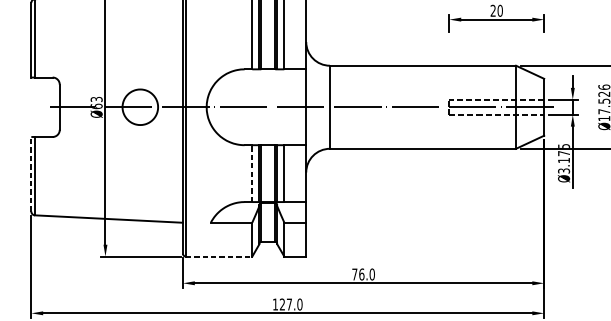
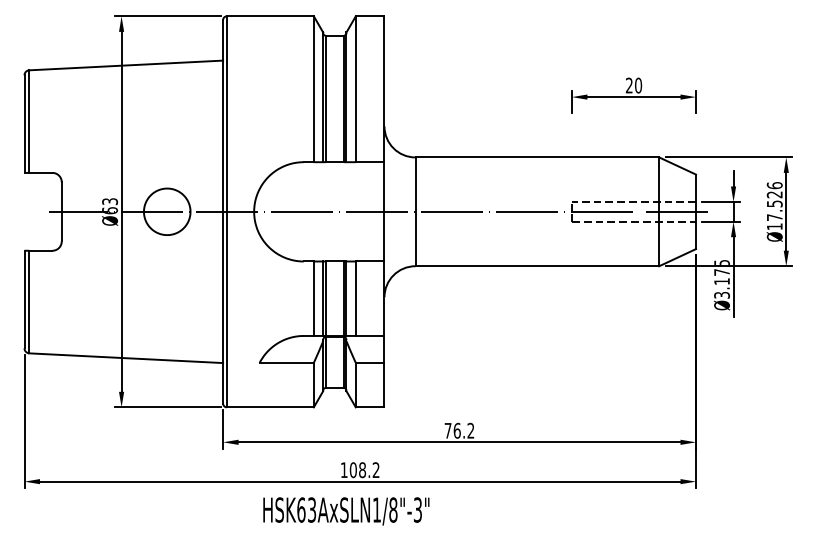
line: (252, 173) -> (313, 298), dashed -> solid
line: (31, 174) -> (24, 299), dashed -> solid
line: (219, 256) -> (270, 407), dashed -> solid
text: (371, 274) -> (470, 430), 76.0 -> 76.2
text: (290, 304) -> (364, 470), 127.0 -> 108.2

